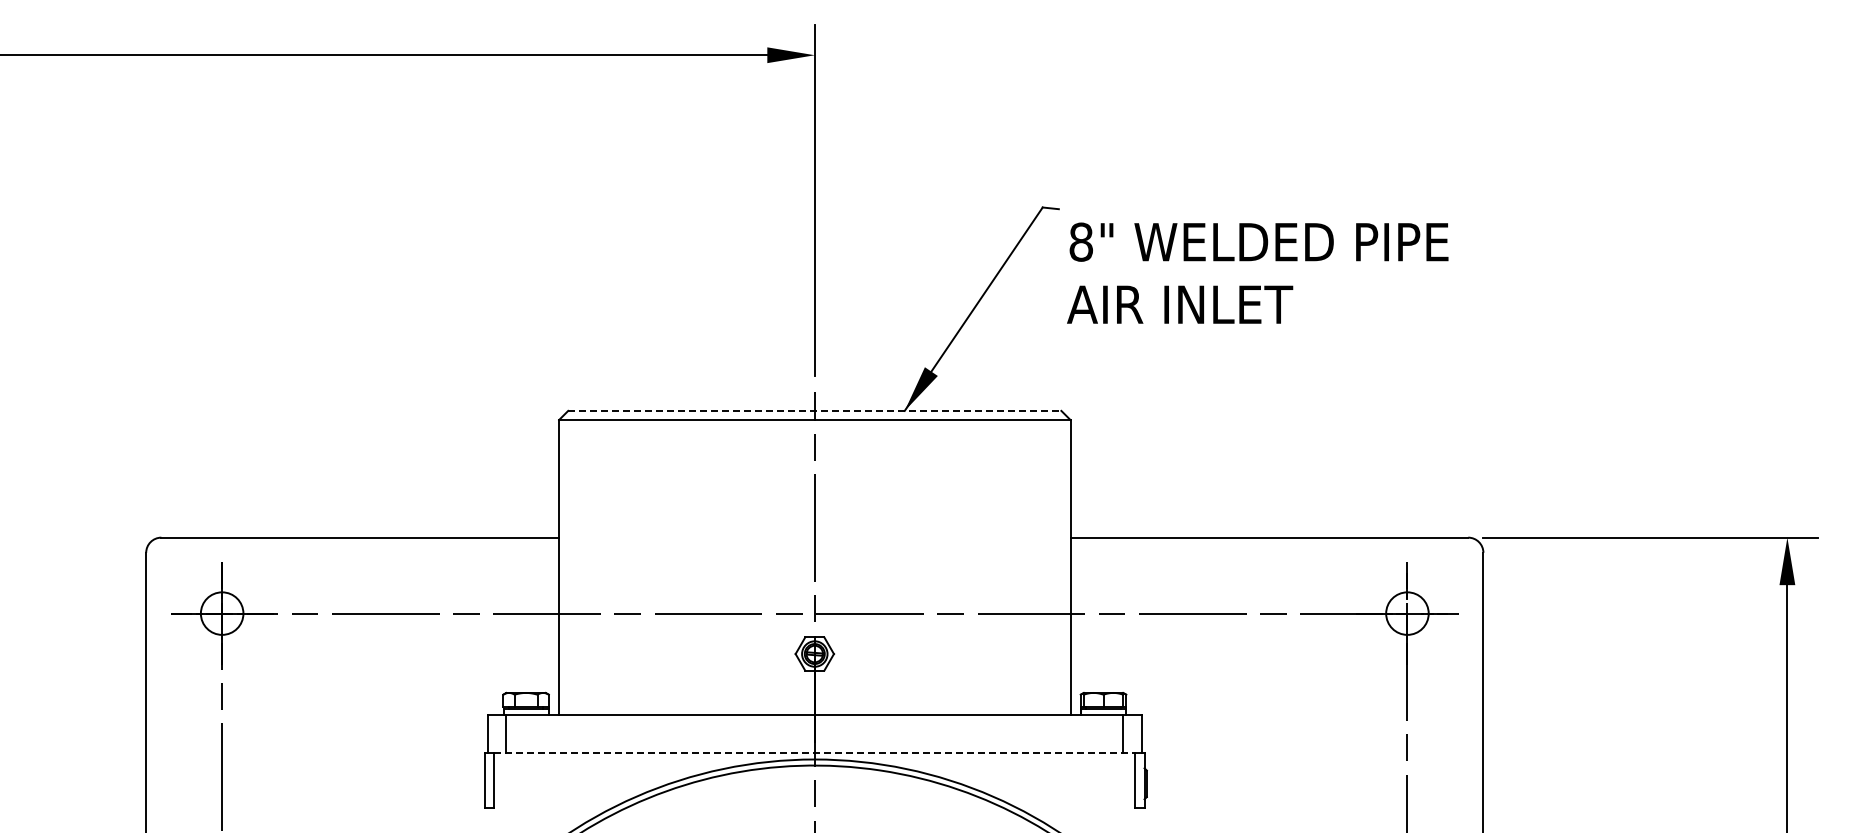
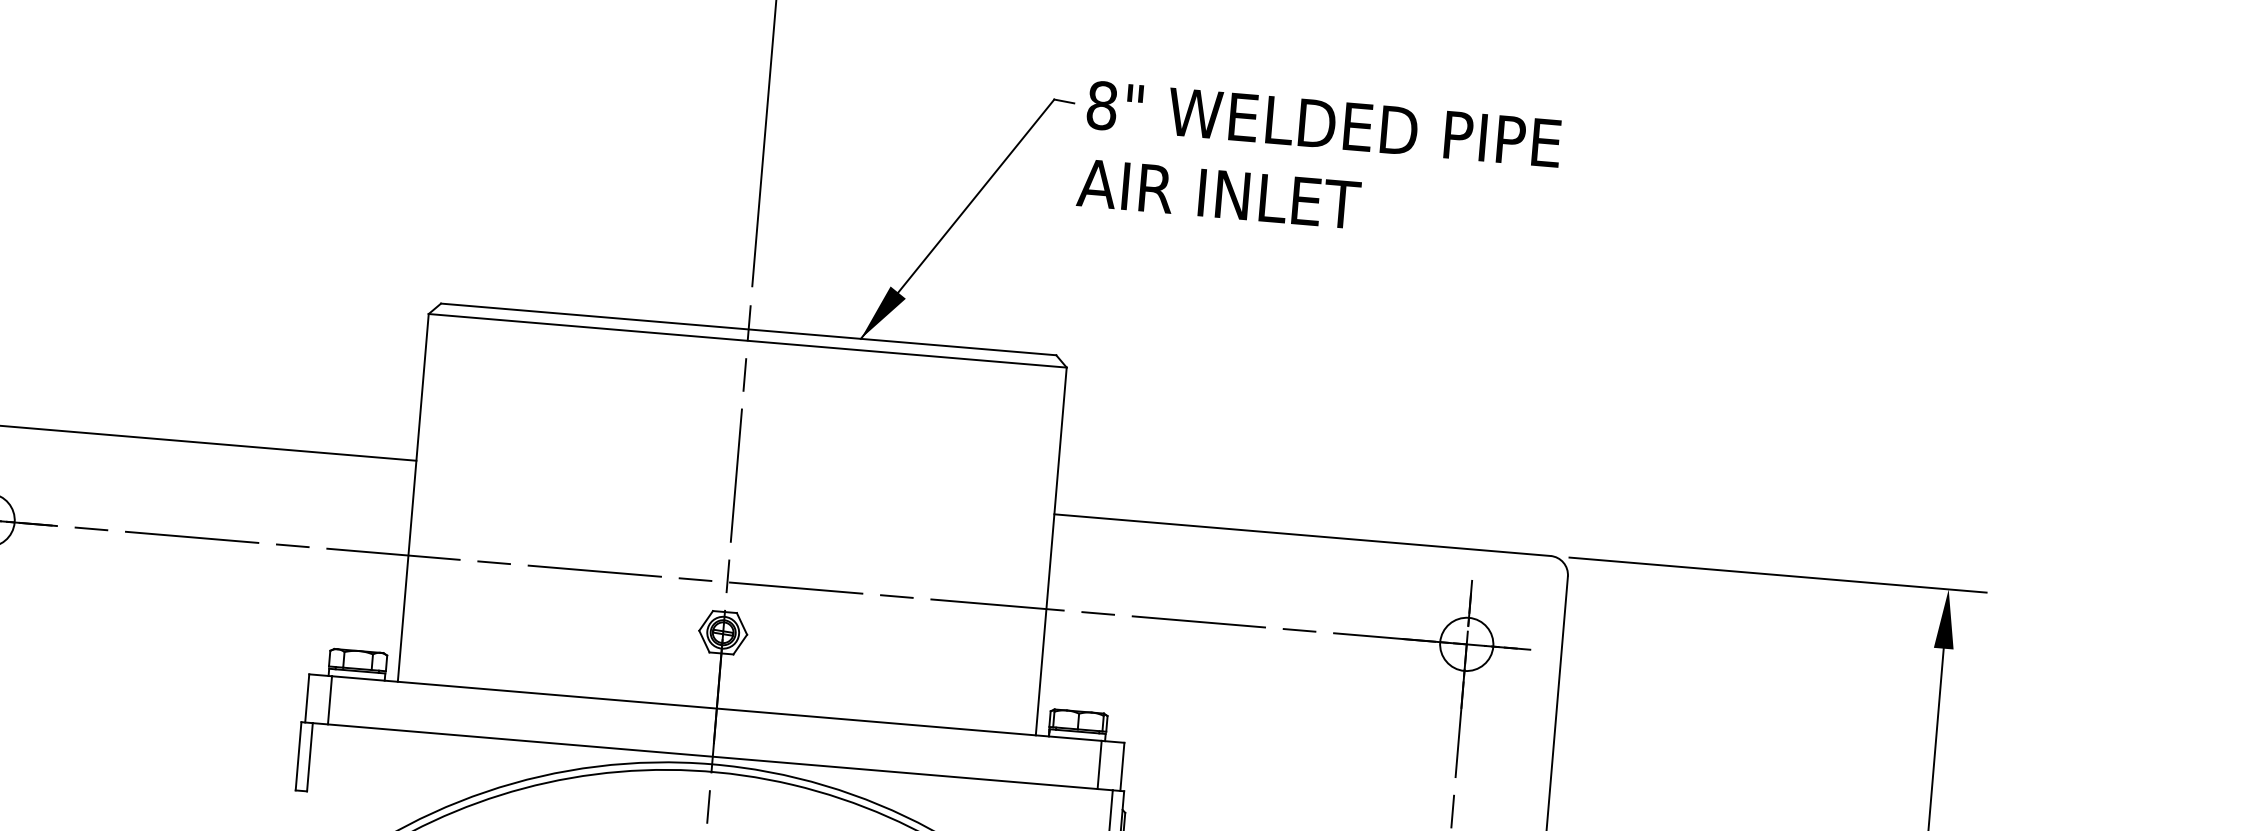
text: (1257, 272) -> (1318, 161), moved
line: (814, 410) -> (748, 328), dashed -> solid
line: (814, 753) -> (712, 756), dashed -> solid

